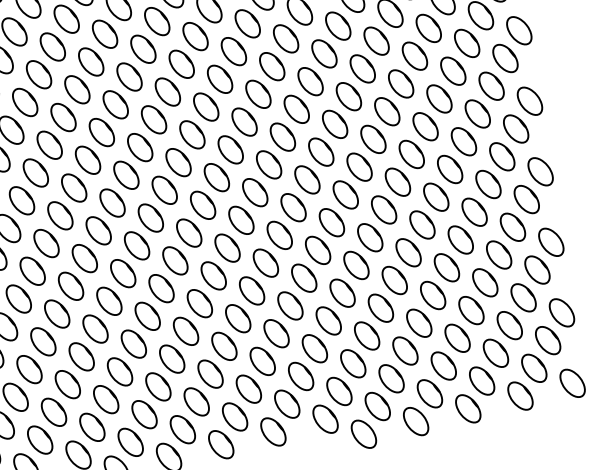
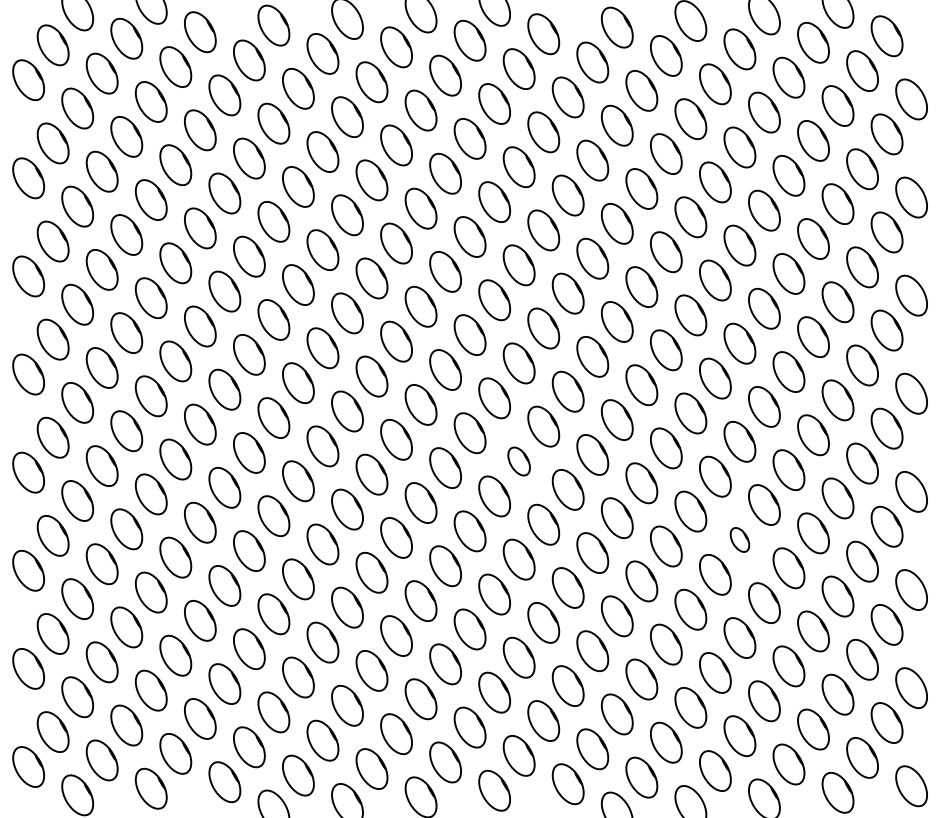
part: (254, 192) -> (518, 461), size x0.7
part: (422, 224) -> (739, 539), size x0.6

